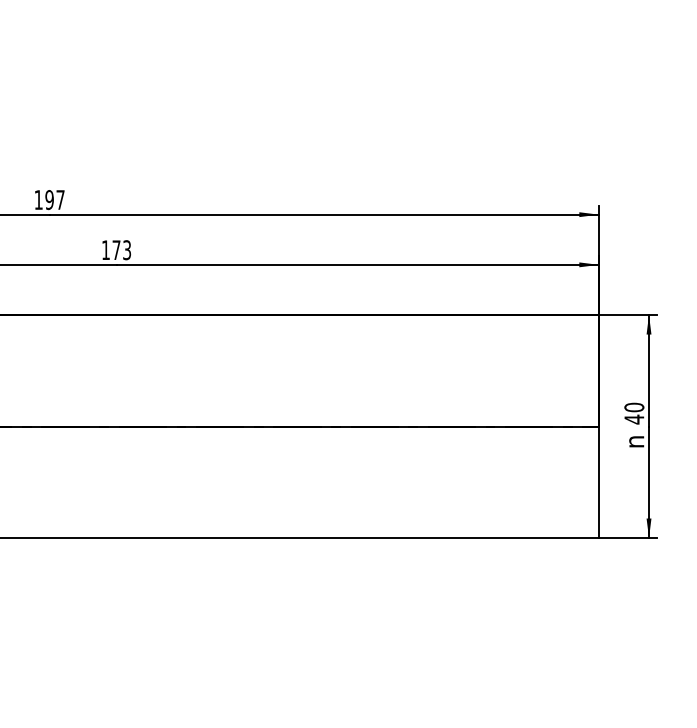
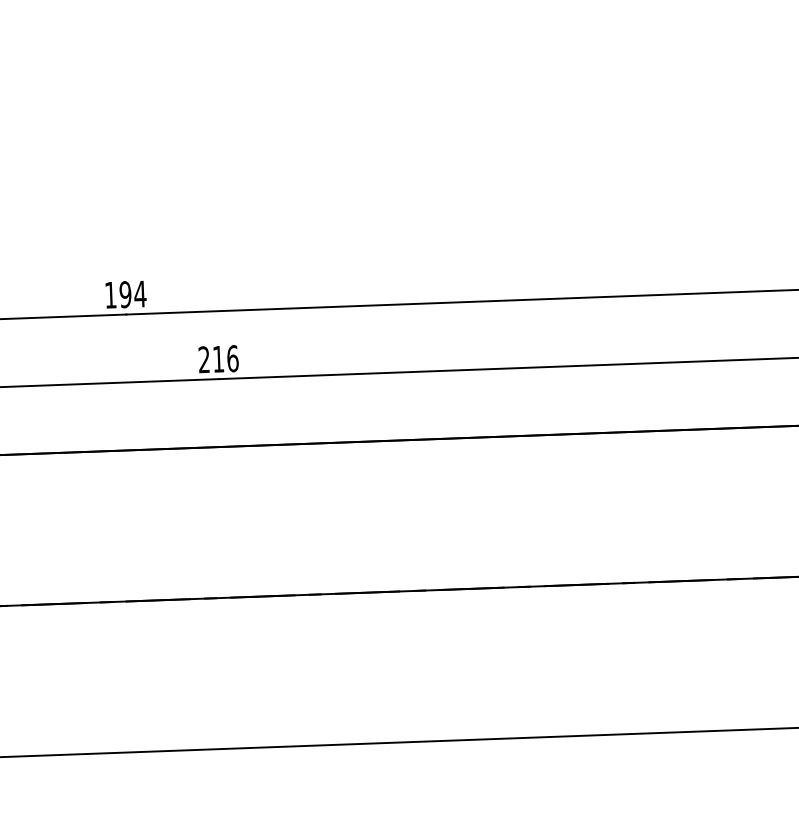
text: (60, 199) -> (140, 293), 197 -> 194
text: (116, 250) -> (218, 359), 173 -> 216

